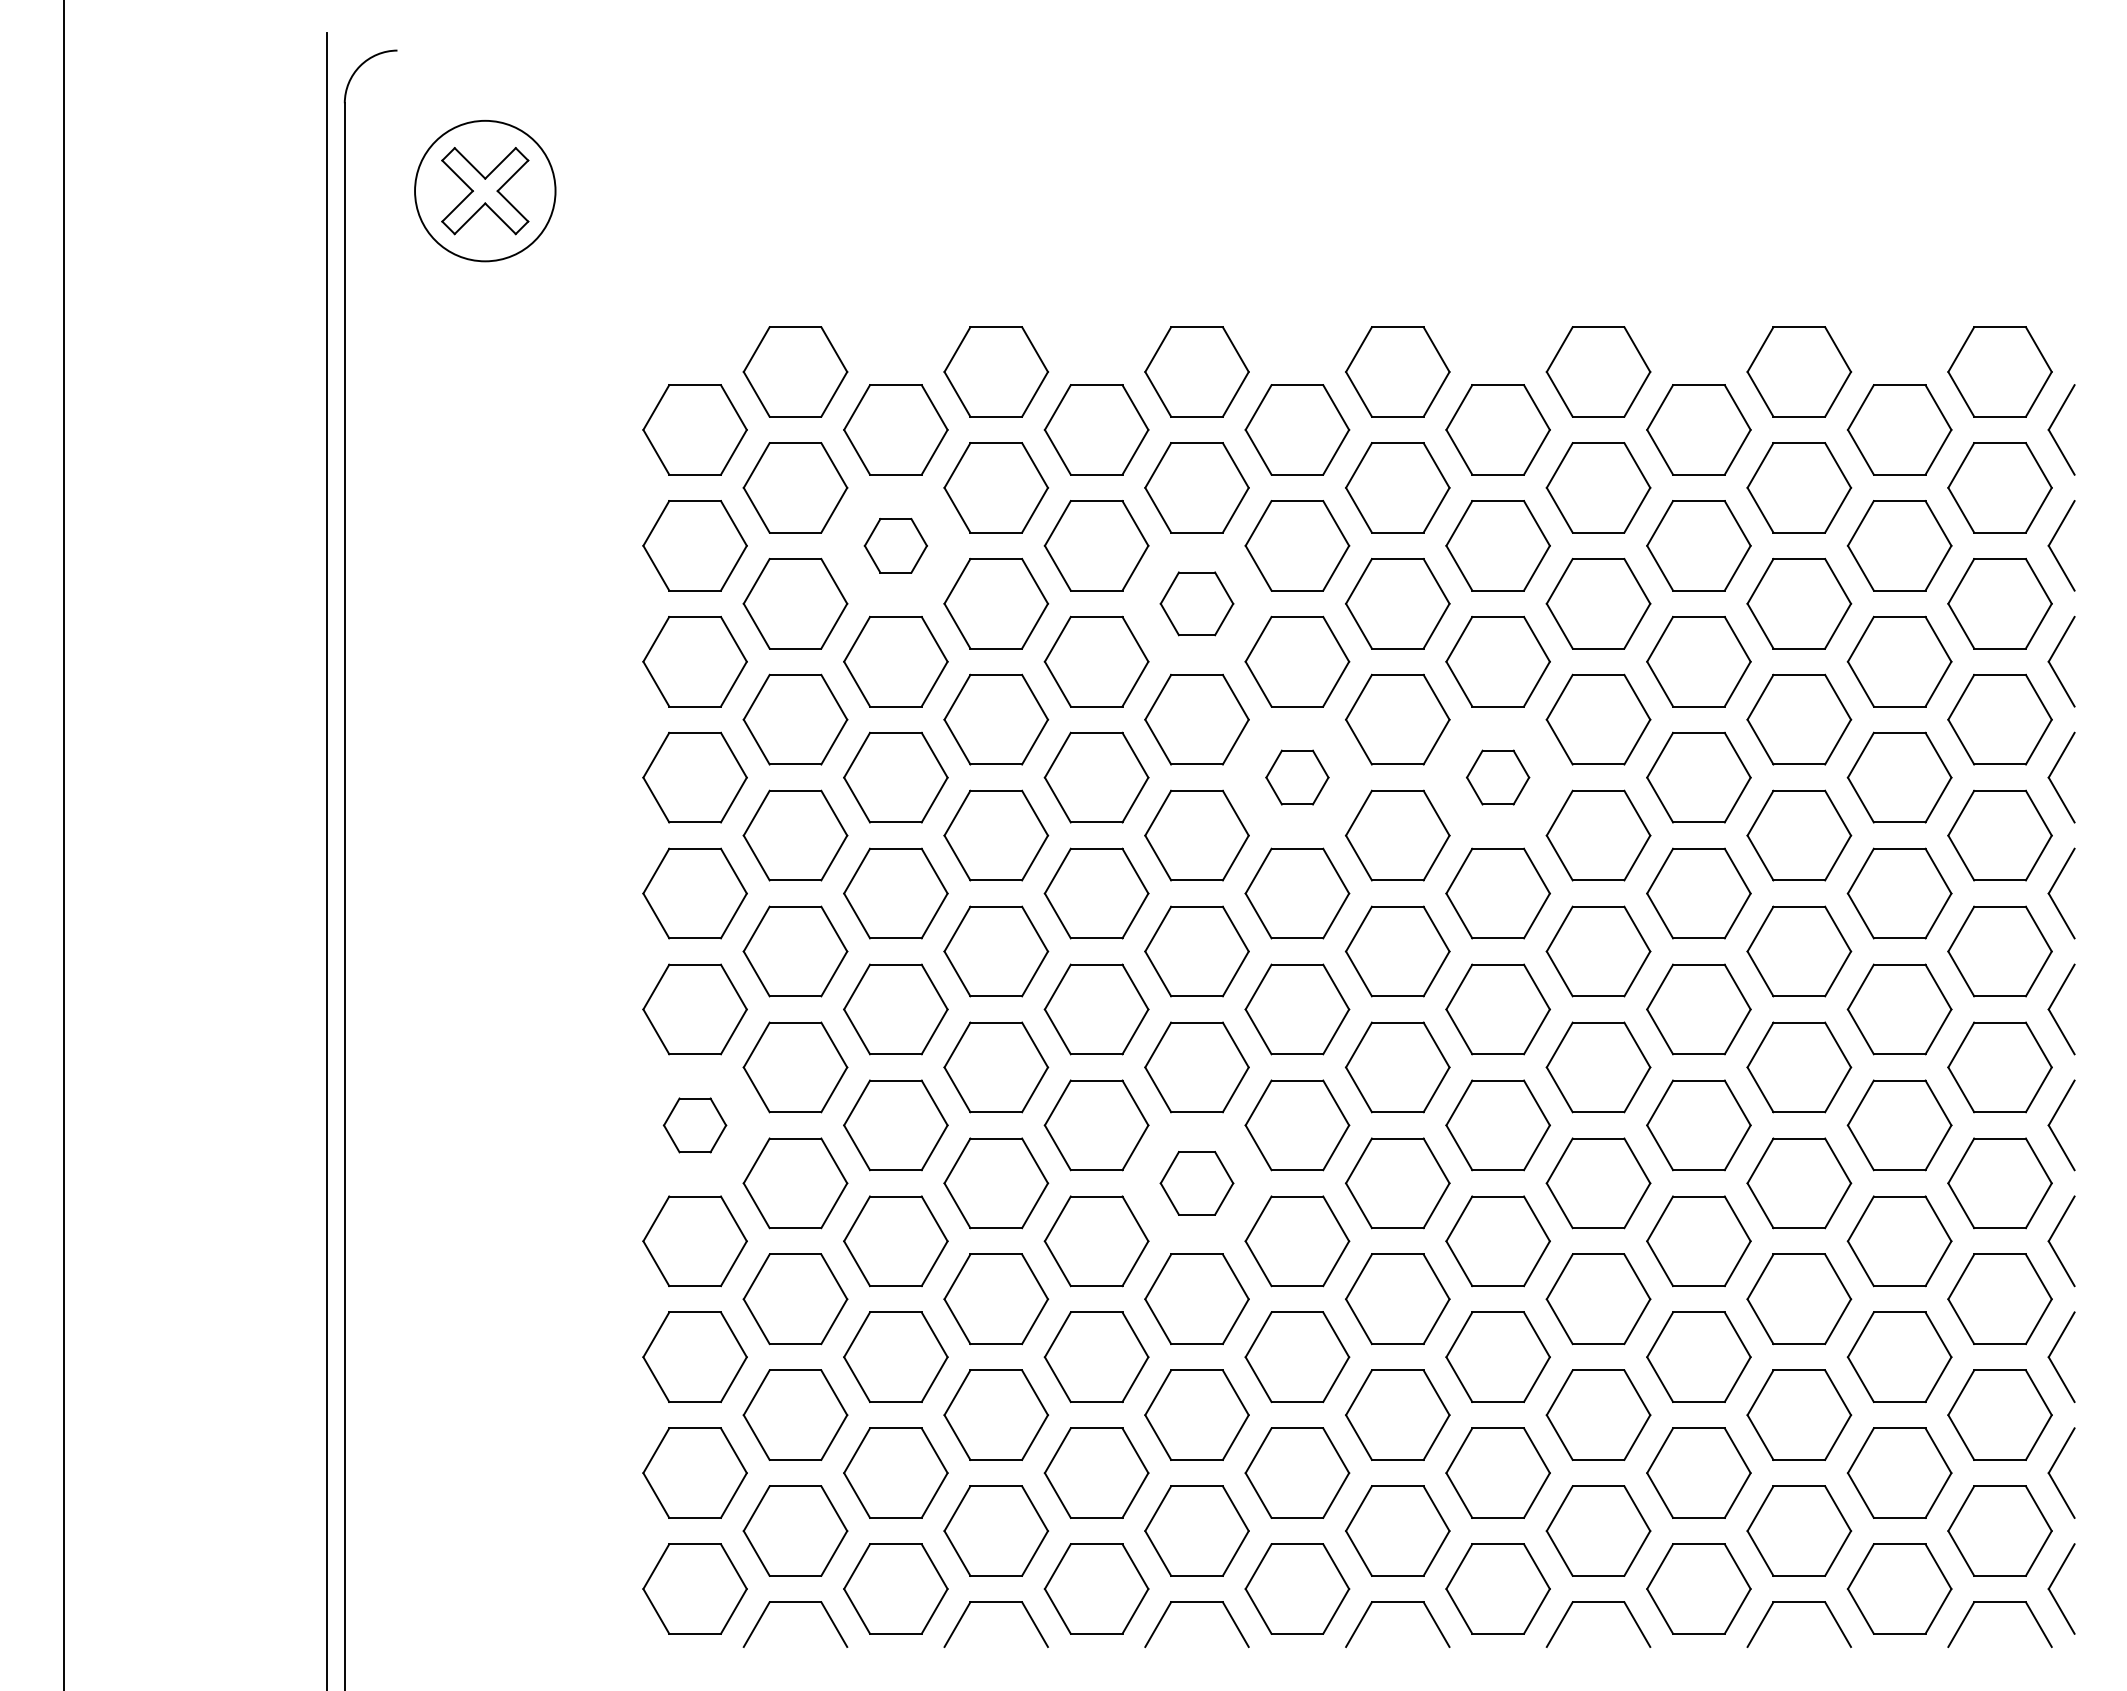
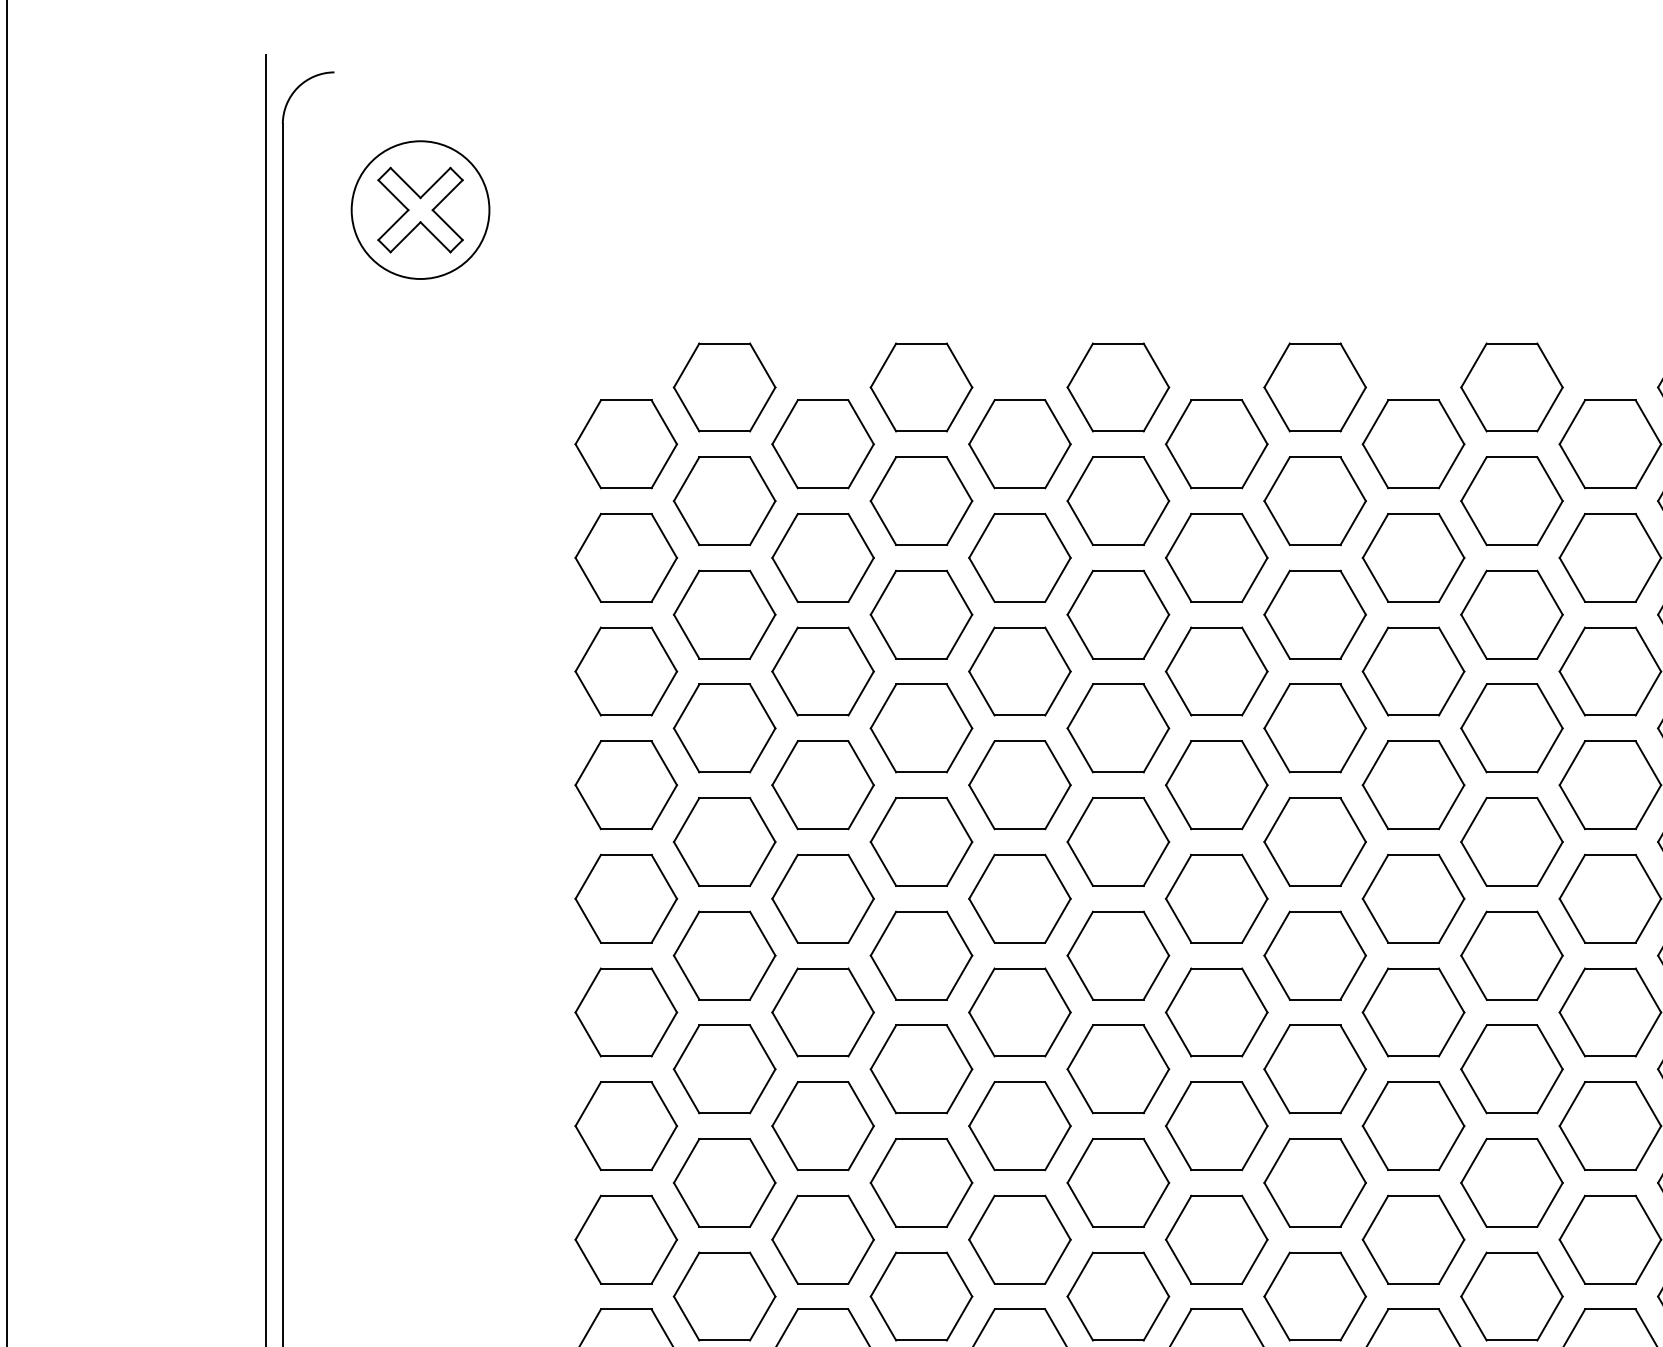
part: (895, 545) -> (822, 557), size x1.67
part: (1196, 603) -> (1117, 614), size x1.43
part: (1297, 777) -> (1216, 785), size x1.67
part: (1497, 777) -> (1412, 785), size x1.67
part: (694, 1125) -> (625, 1126), size x1.67
part: (1196, 1183) -> (1117, 1183), size x1.43

